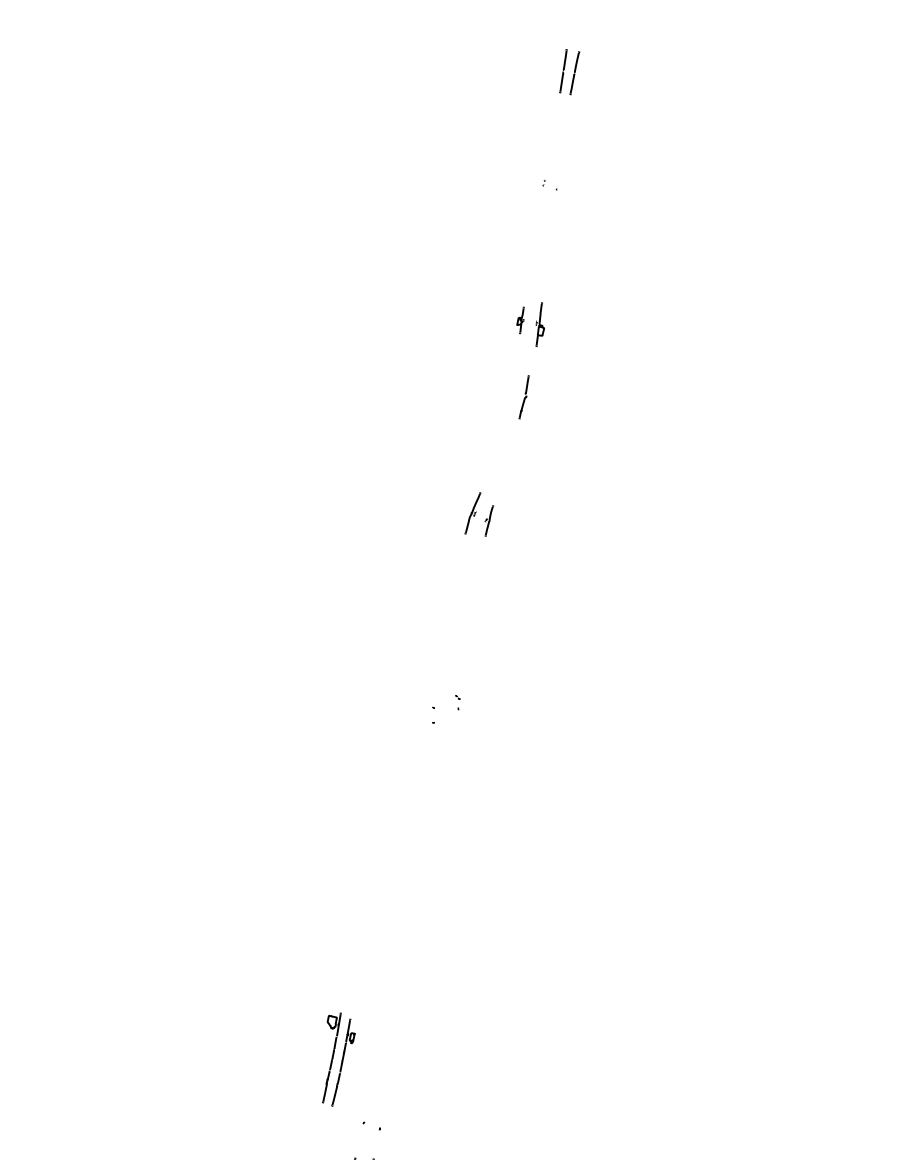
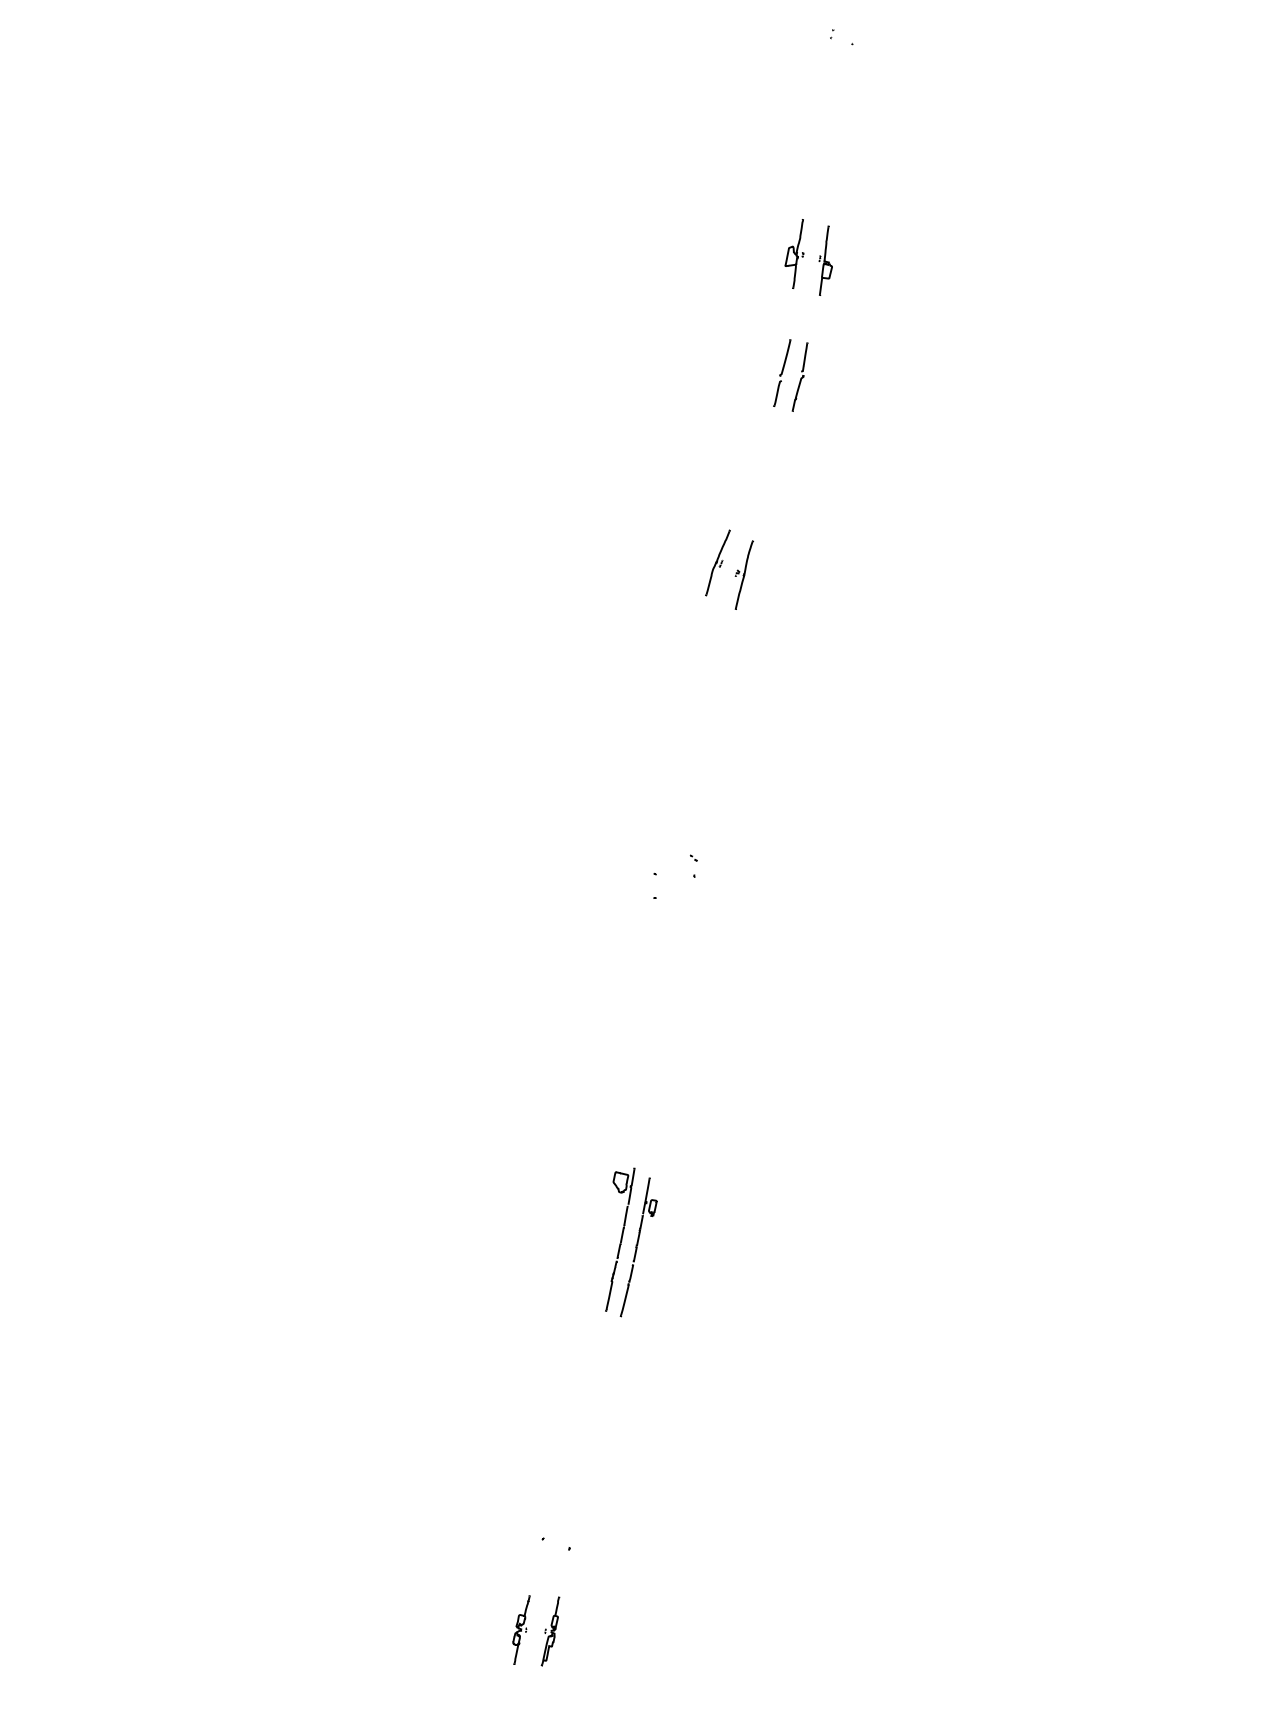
part: (520, 320) -> (794, 254), size x1.67
part: (512, 394) -> (781, 372), added
part: (489, 520) -> (744, 574), size x1.43
part: (338, 1059) -> (630, 1242), moved

